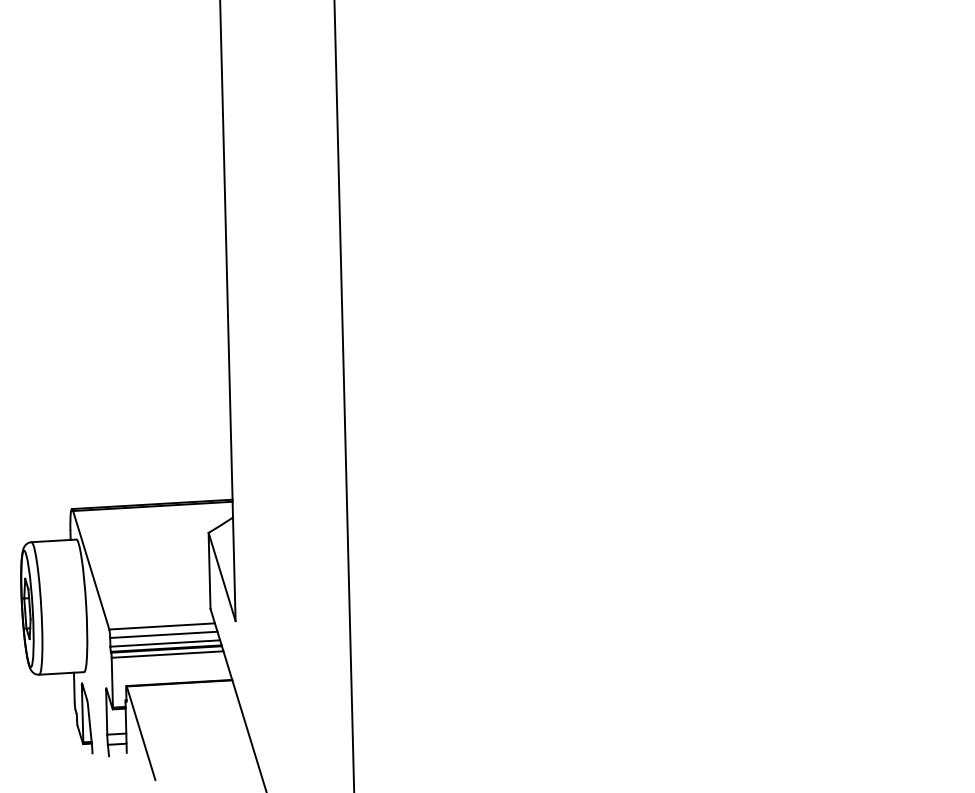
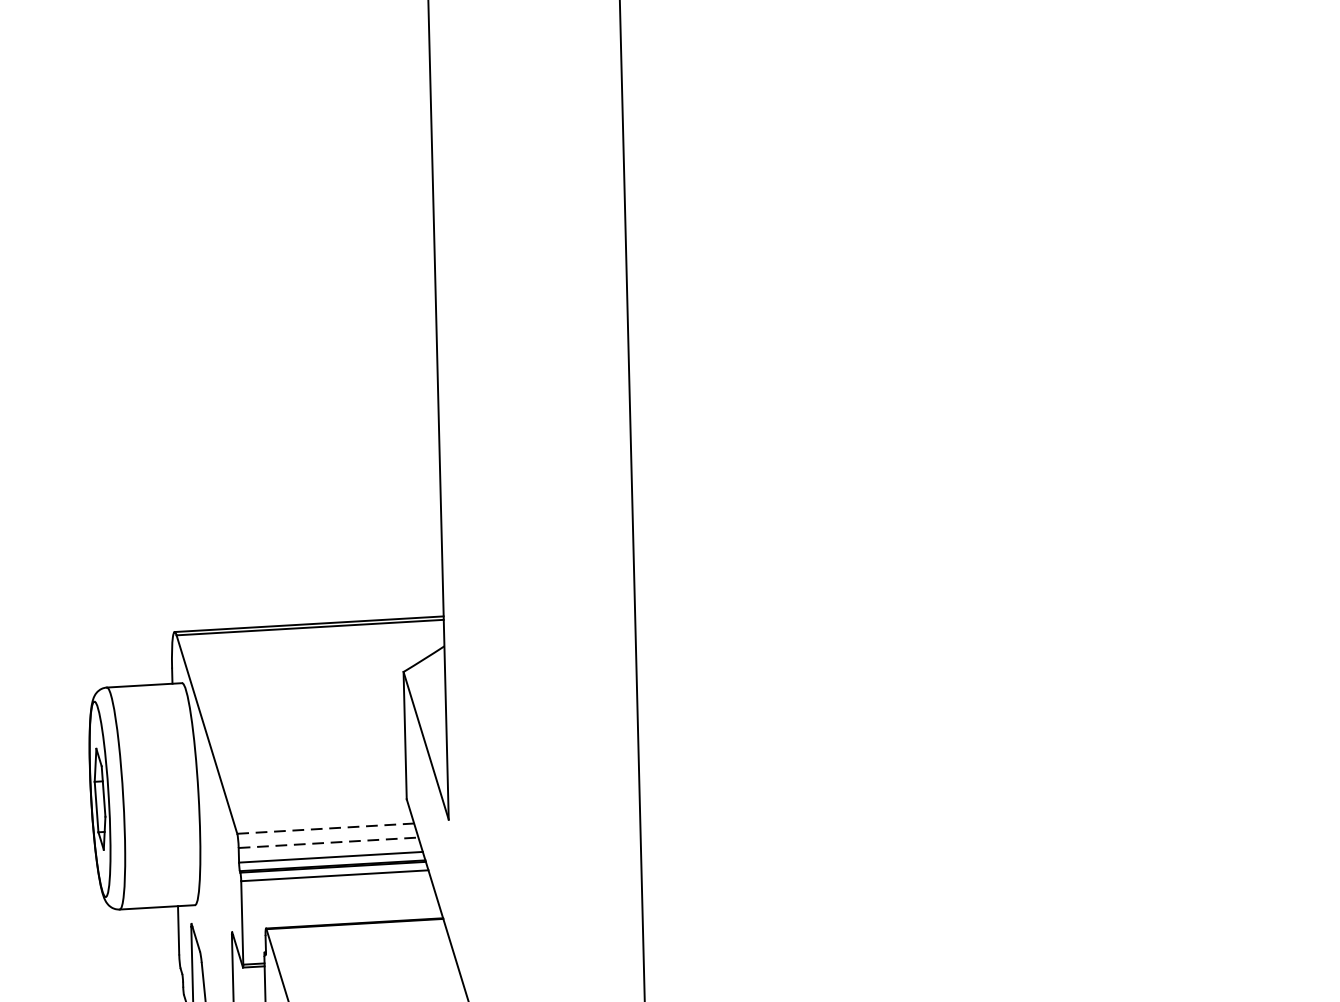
line: (162, 626) -> (326, 828), solid -> dashed
line: (163, 634) -> (327, 842), solid -> dashed

